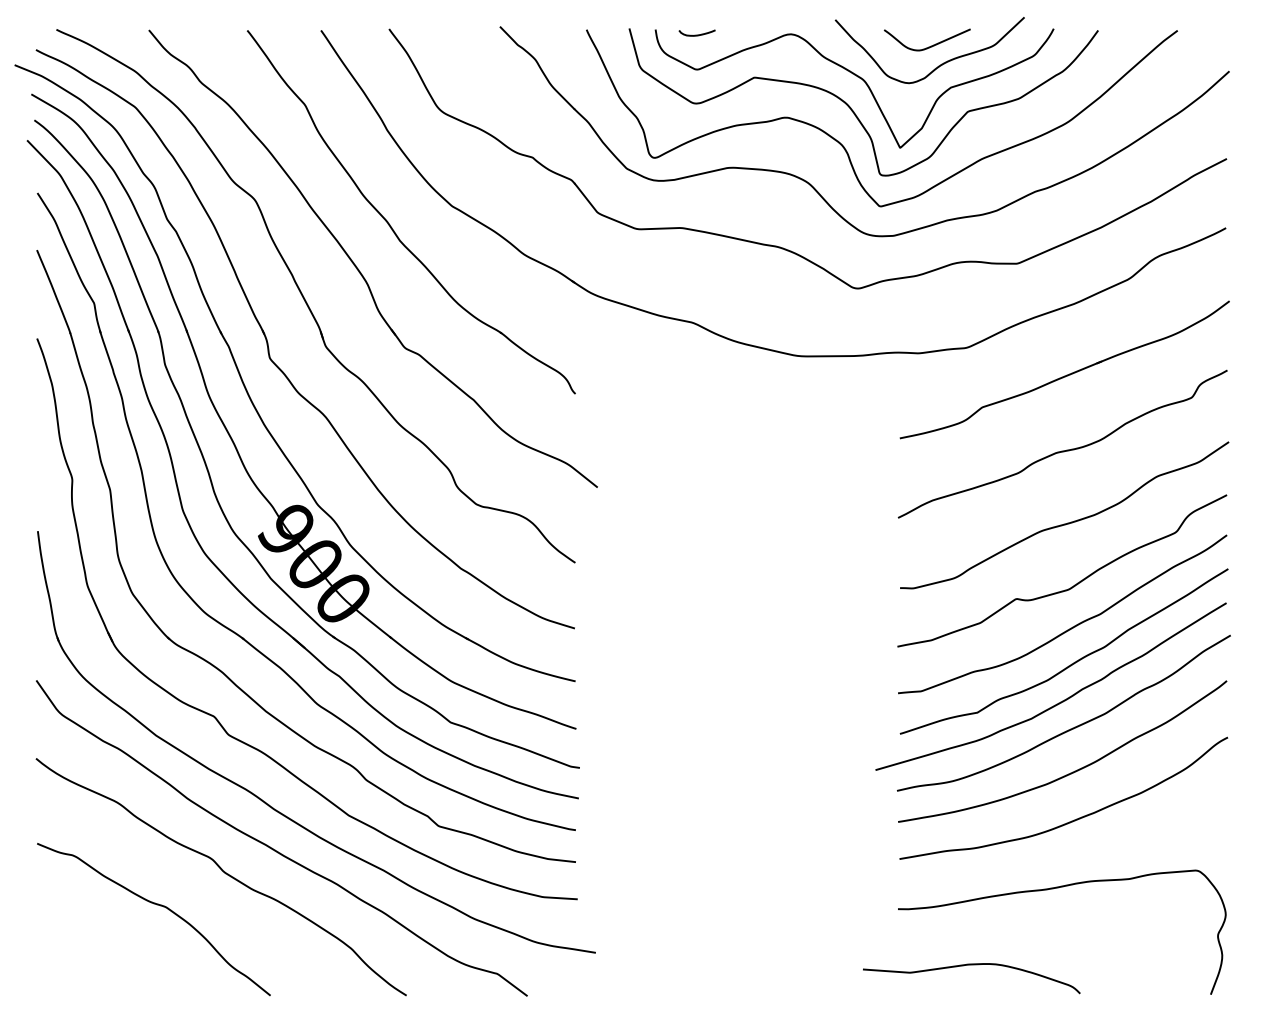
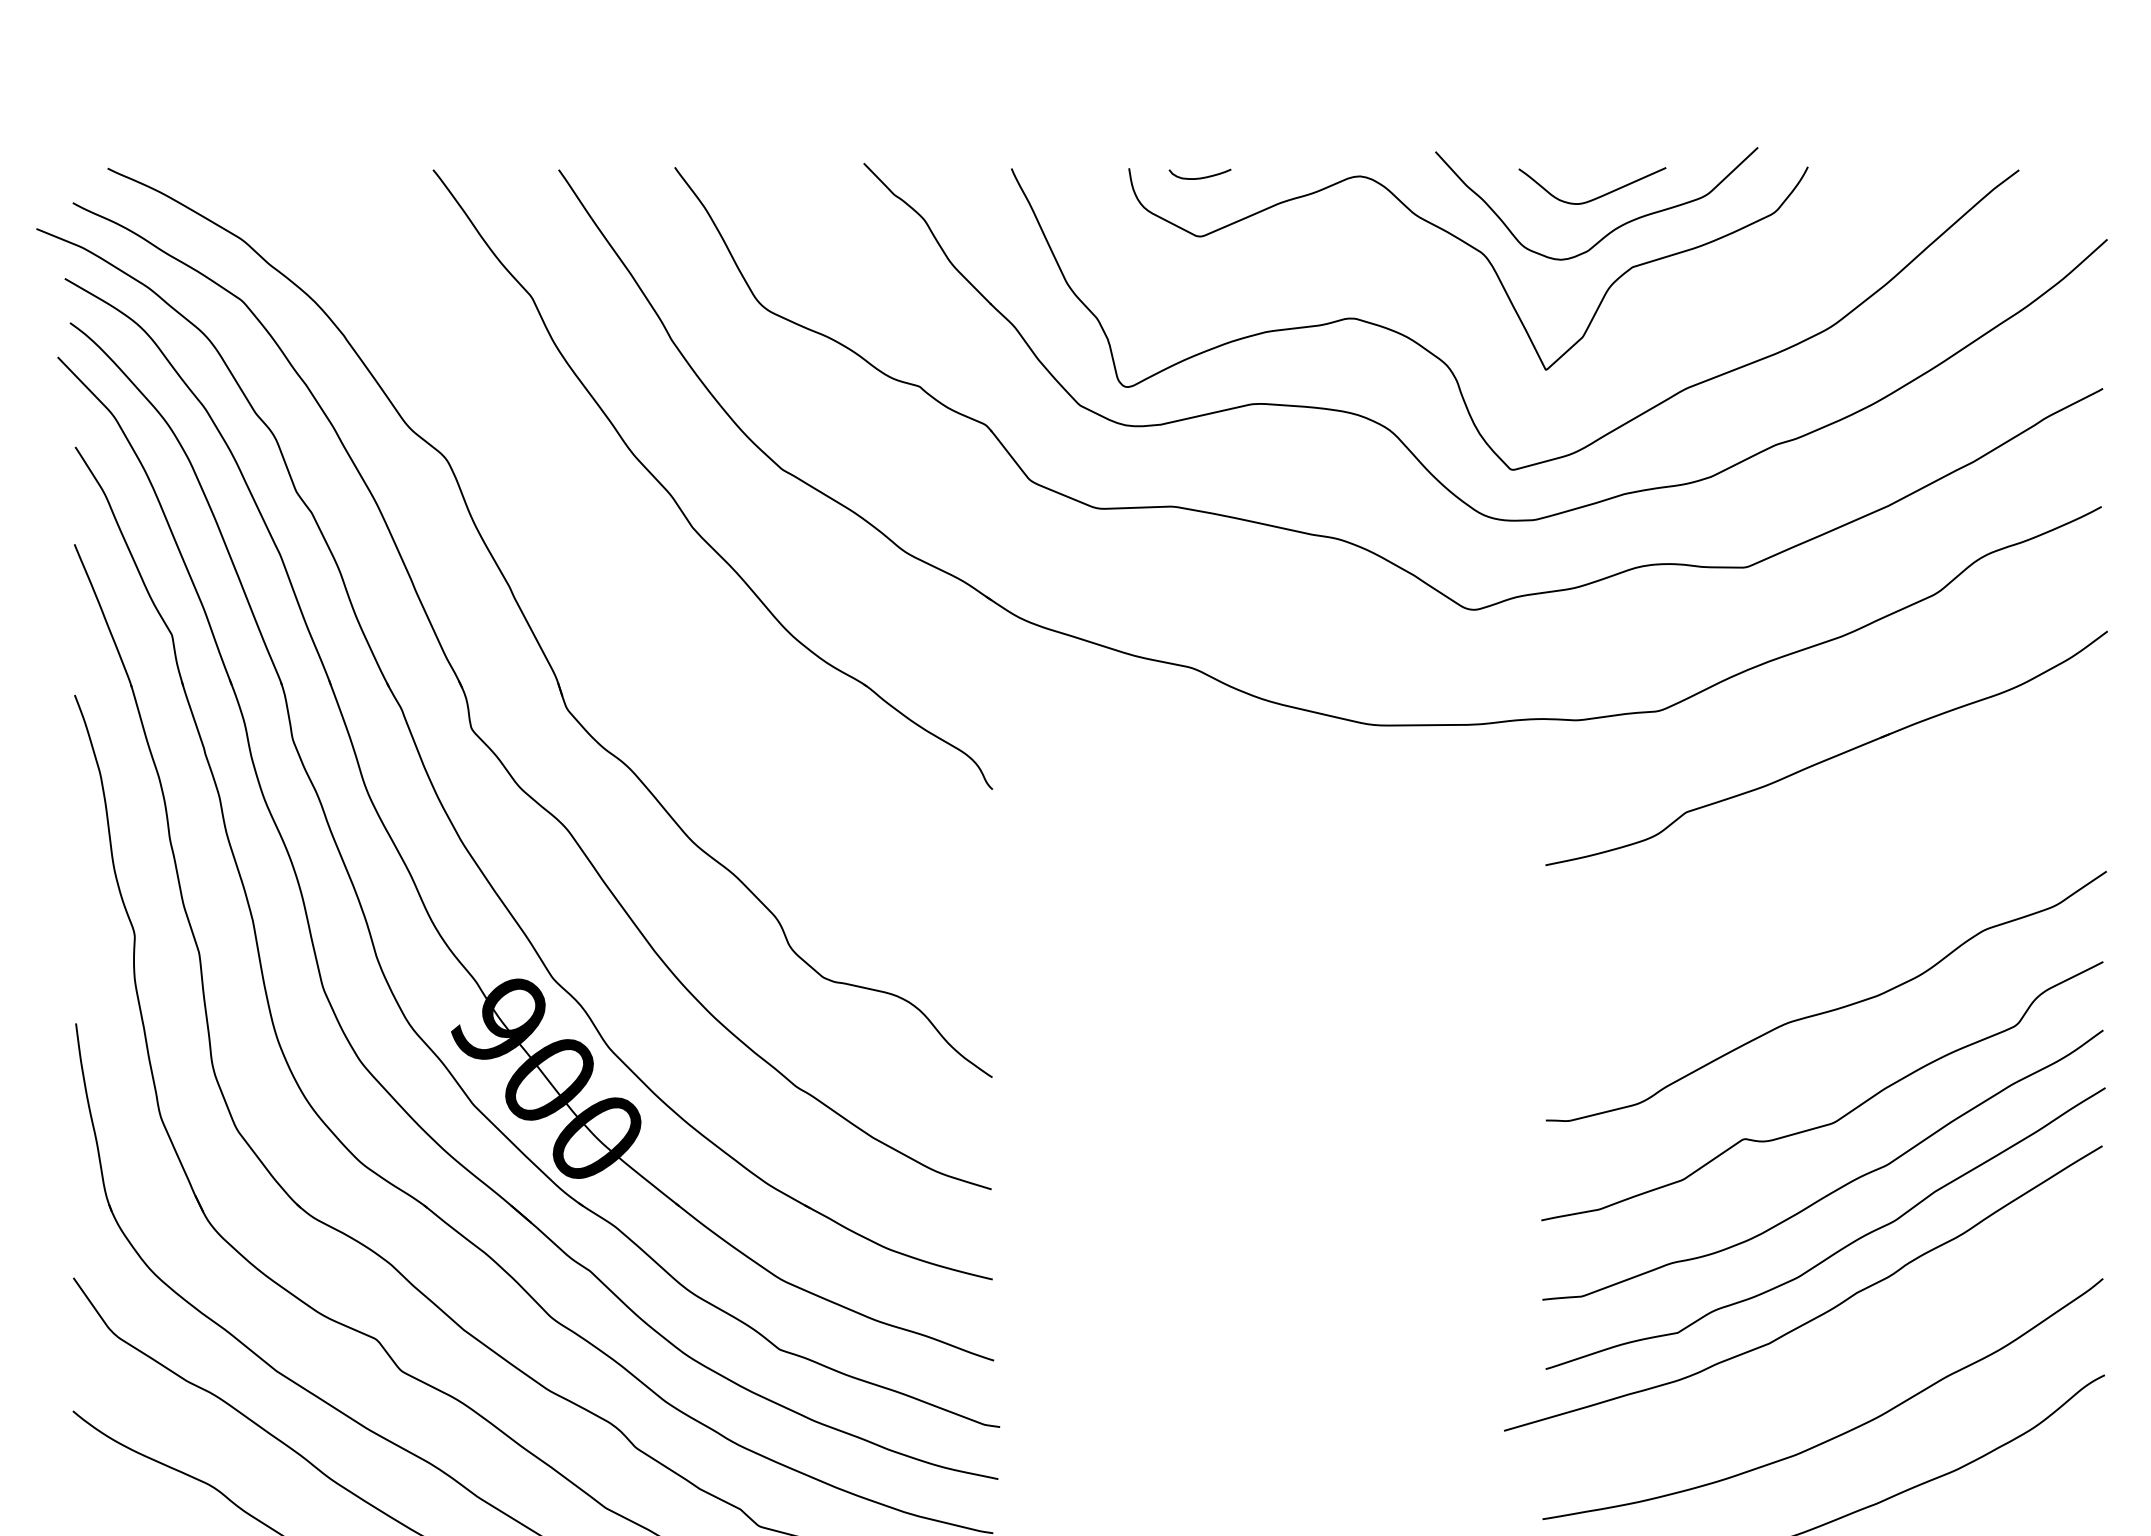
curve: (854, 111) -> (1468, 307), removed
part: (359, 269) -> (624, 577), removed
curve: (1062, 450) -> (1822, 885), removed
curve: (1070, 728) -> (1836, 1359), removed

